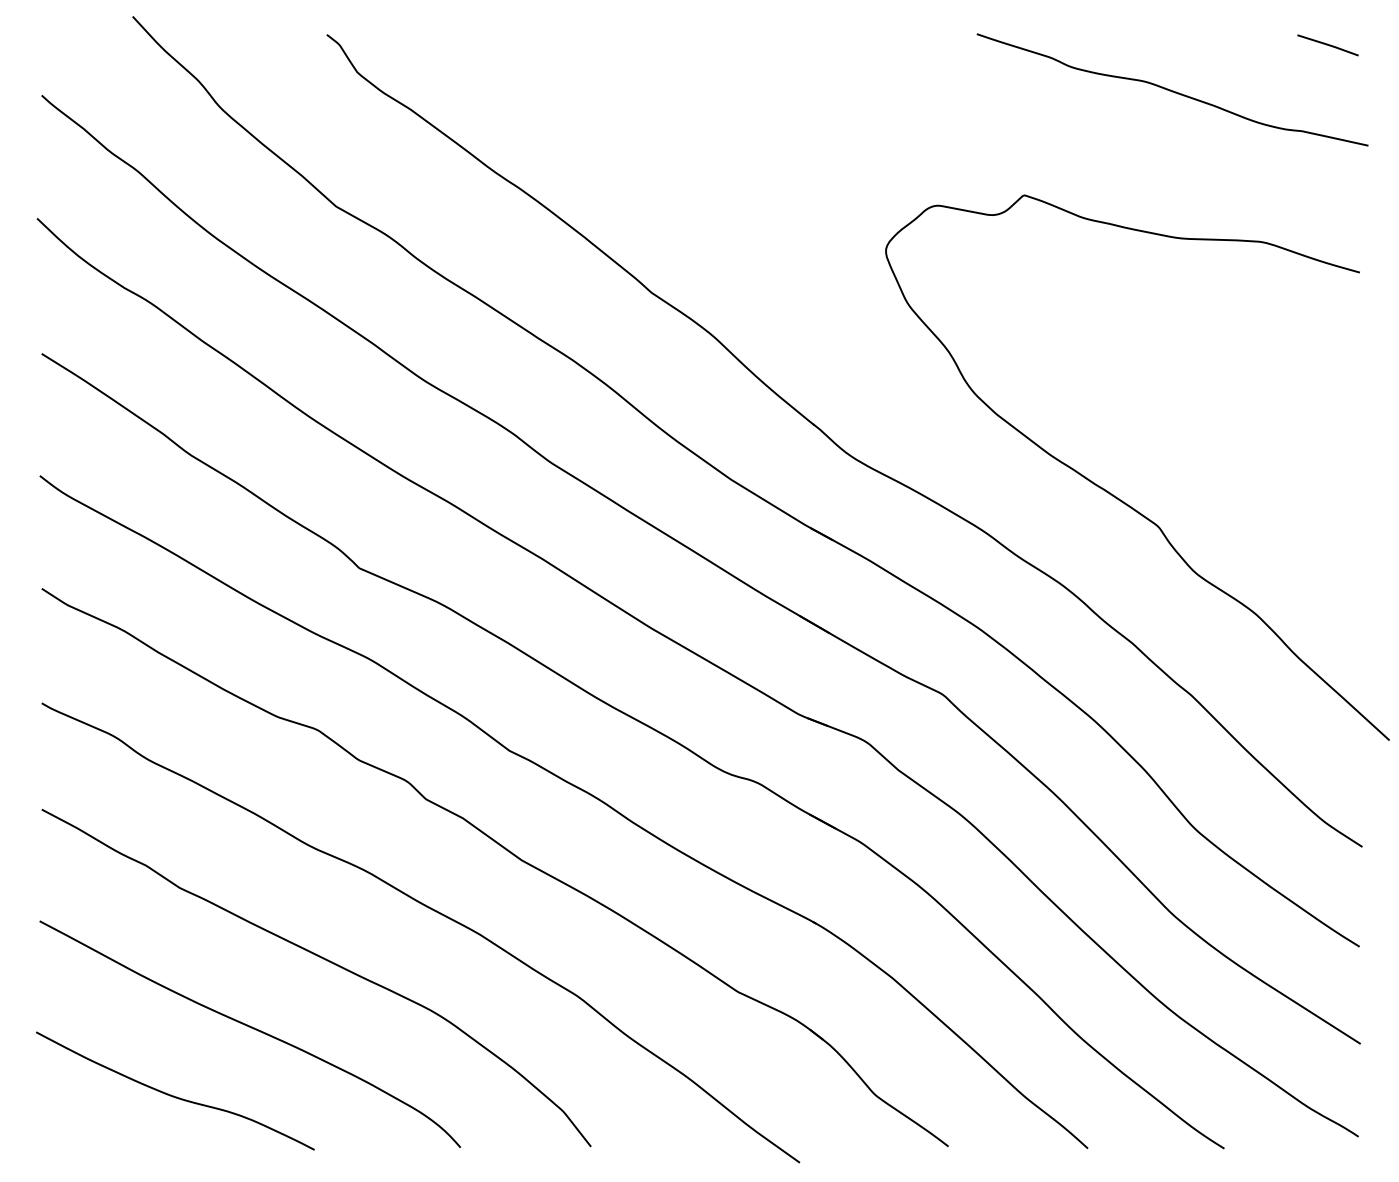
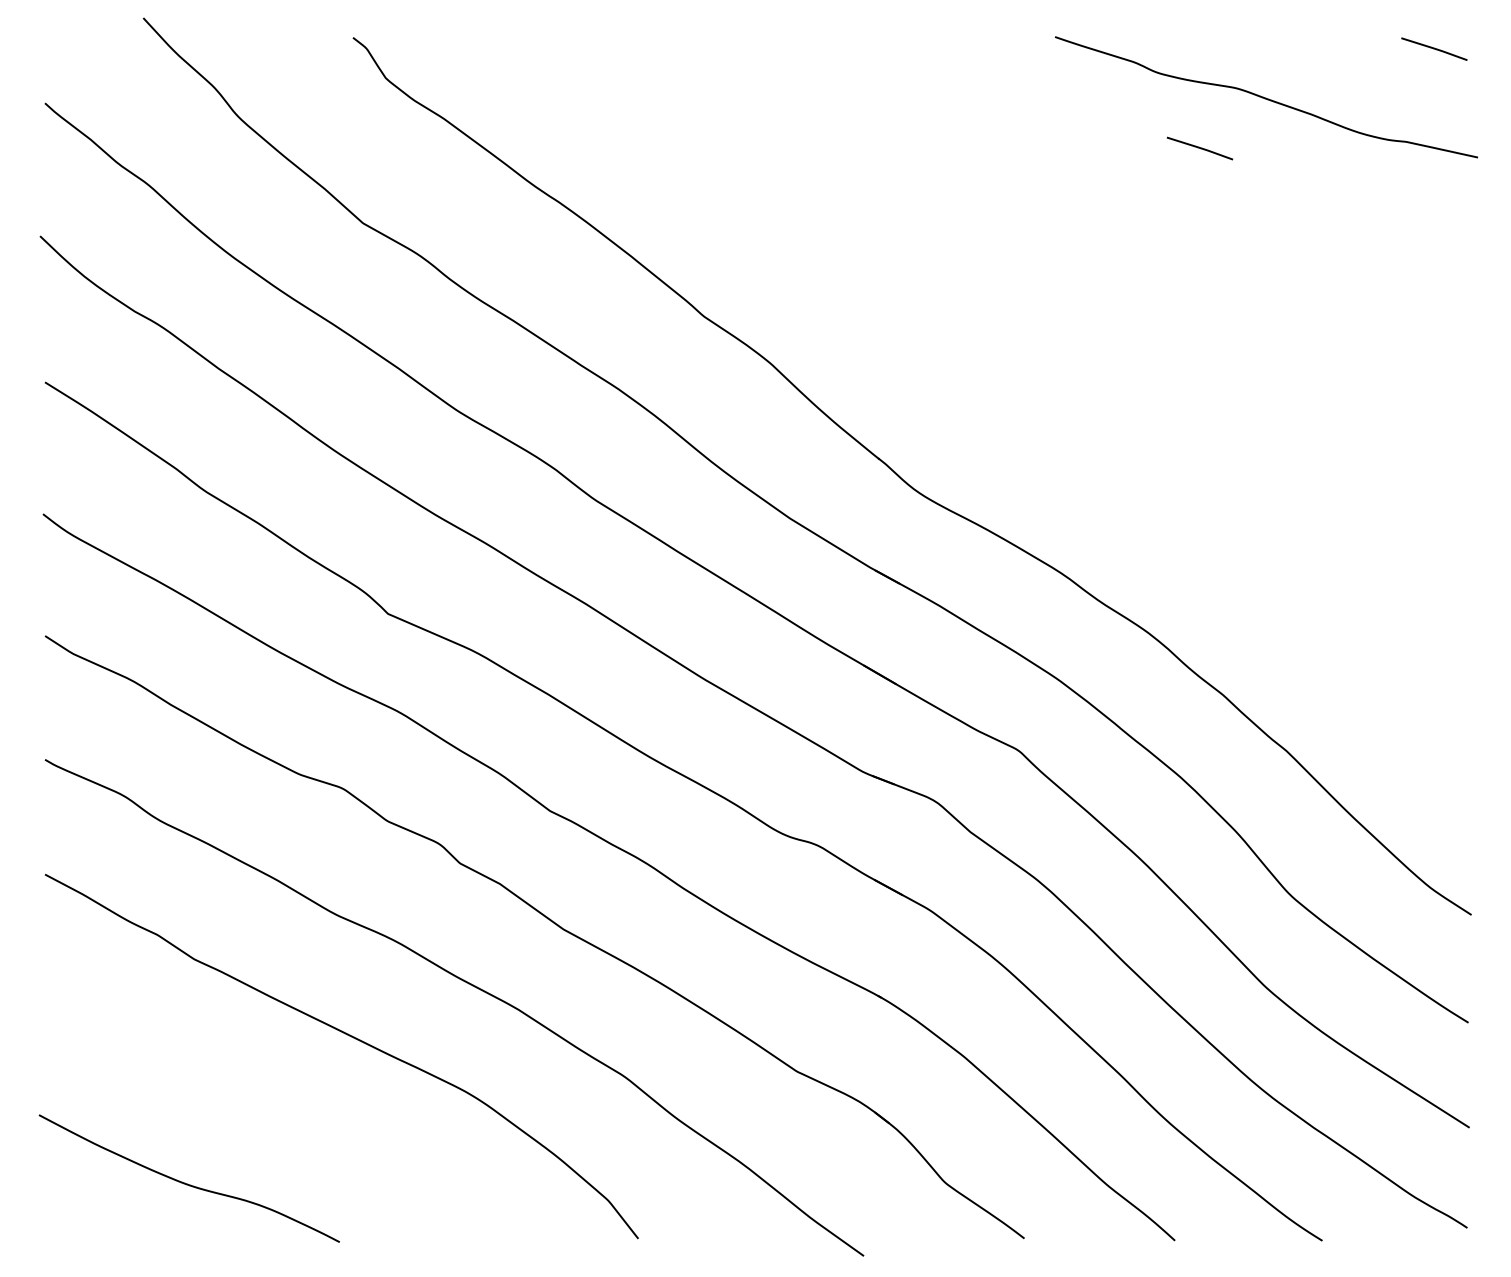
line: (1110, 137) -> (1199, 148), added
curve: (1116, 496) -> (1205, 536), removed
curve: (251, 1028) -> (271, 1111), removed

